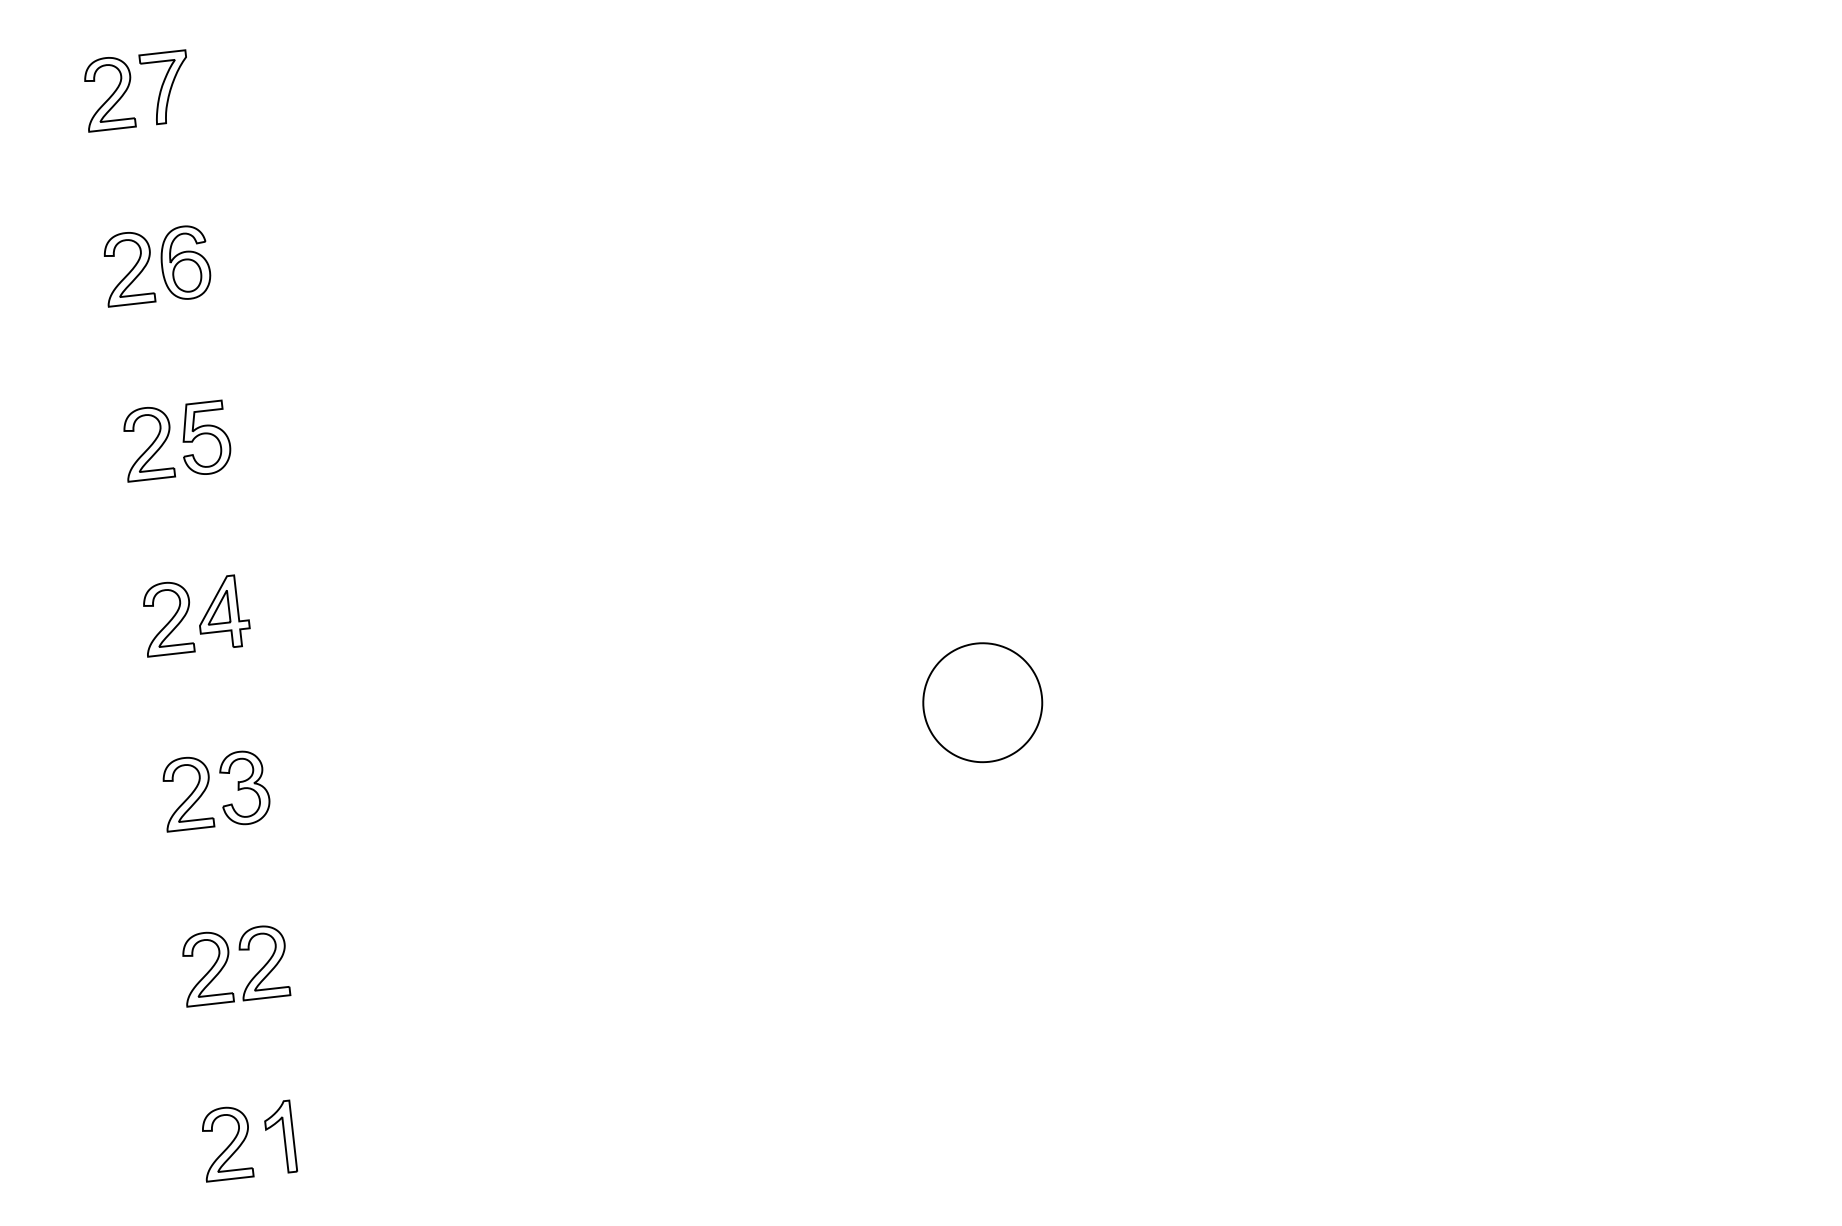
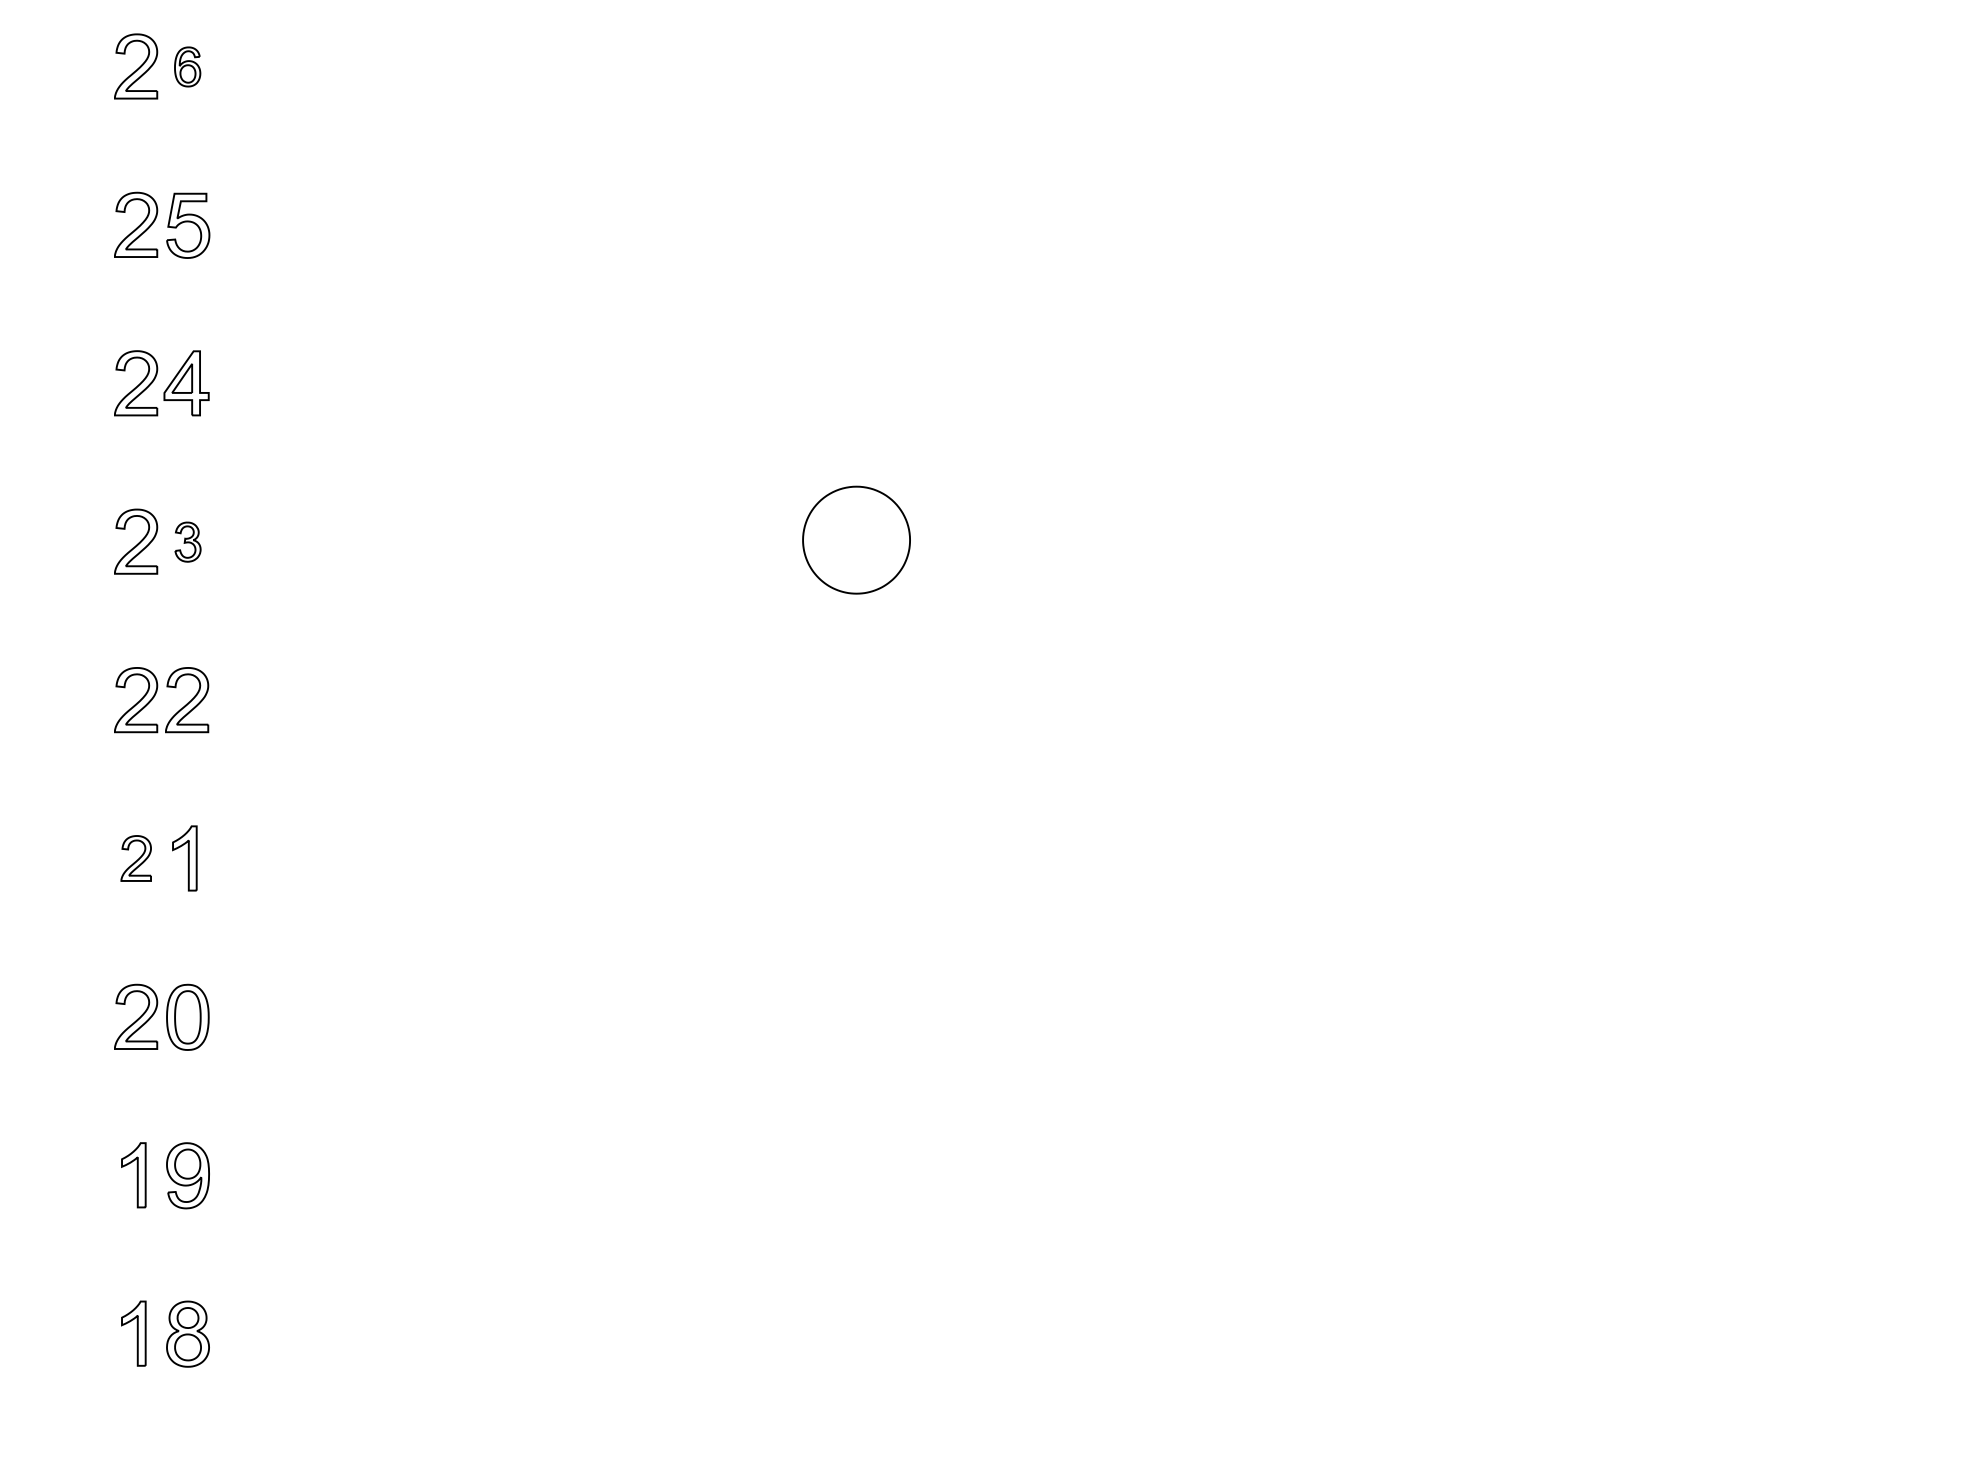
part: (184, 262) -> (187, 66), size x0.6
part: (243, 787) -> (187, 541), size x0.6
part: (226, 1143) -> (136, 858), size x0.7

